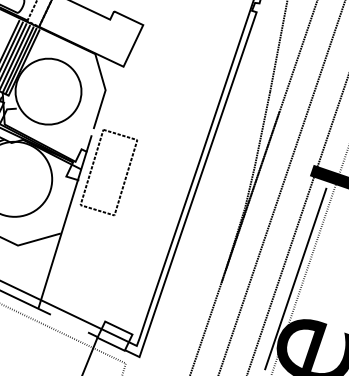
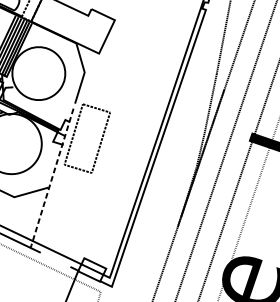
line: (65, 222) -> (52, 178), solid -> dashed
line: (295, 278) -> (237, 223), removed

